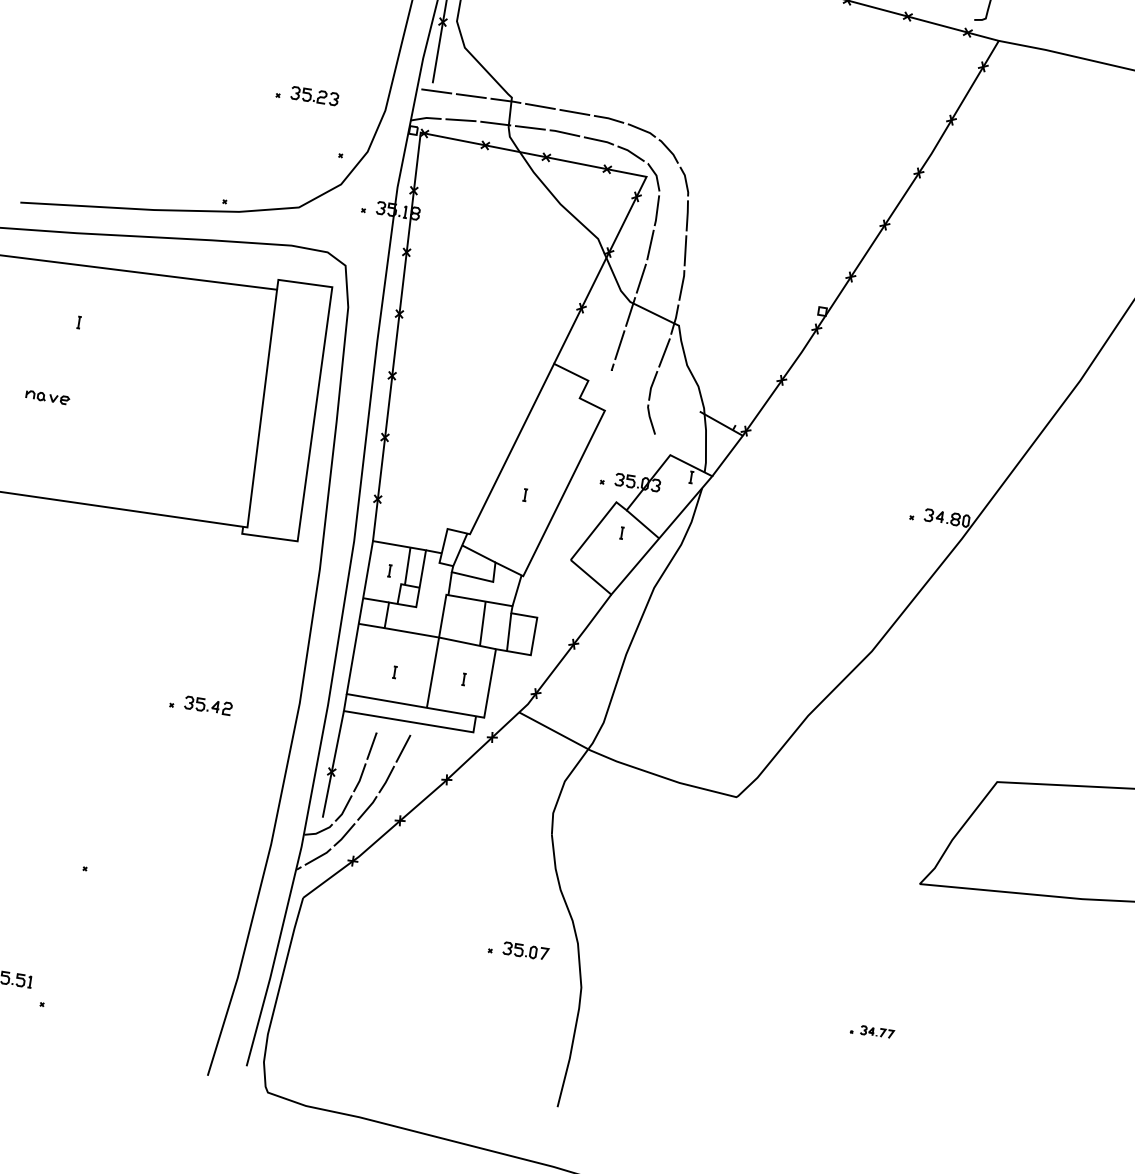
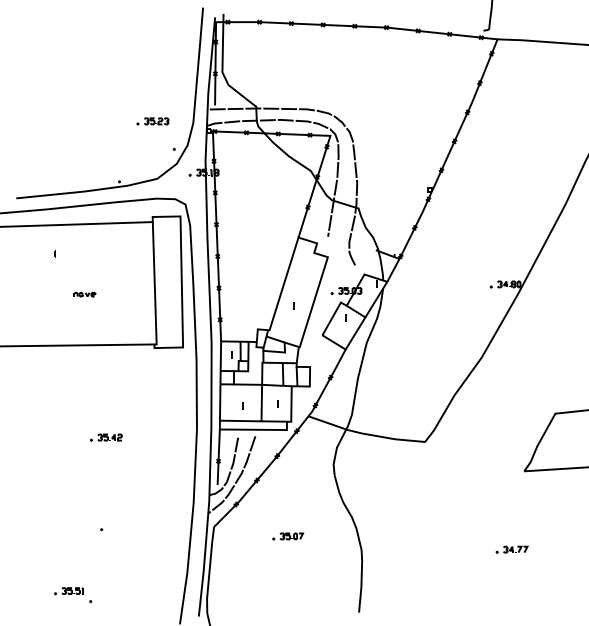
part: (47, 397) -> (84, 294), moved
part: (201, 704) -> (106, 437), moved
part: (519, 950) -> (288, 536), moved
part: (871, 1031) -> (511, 549), size x1.43

